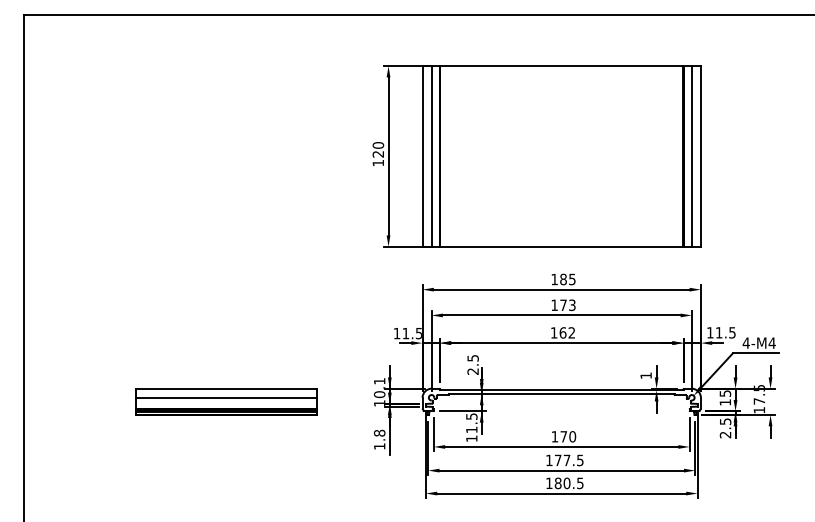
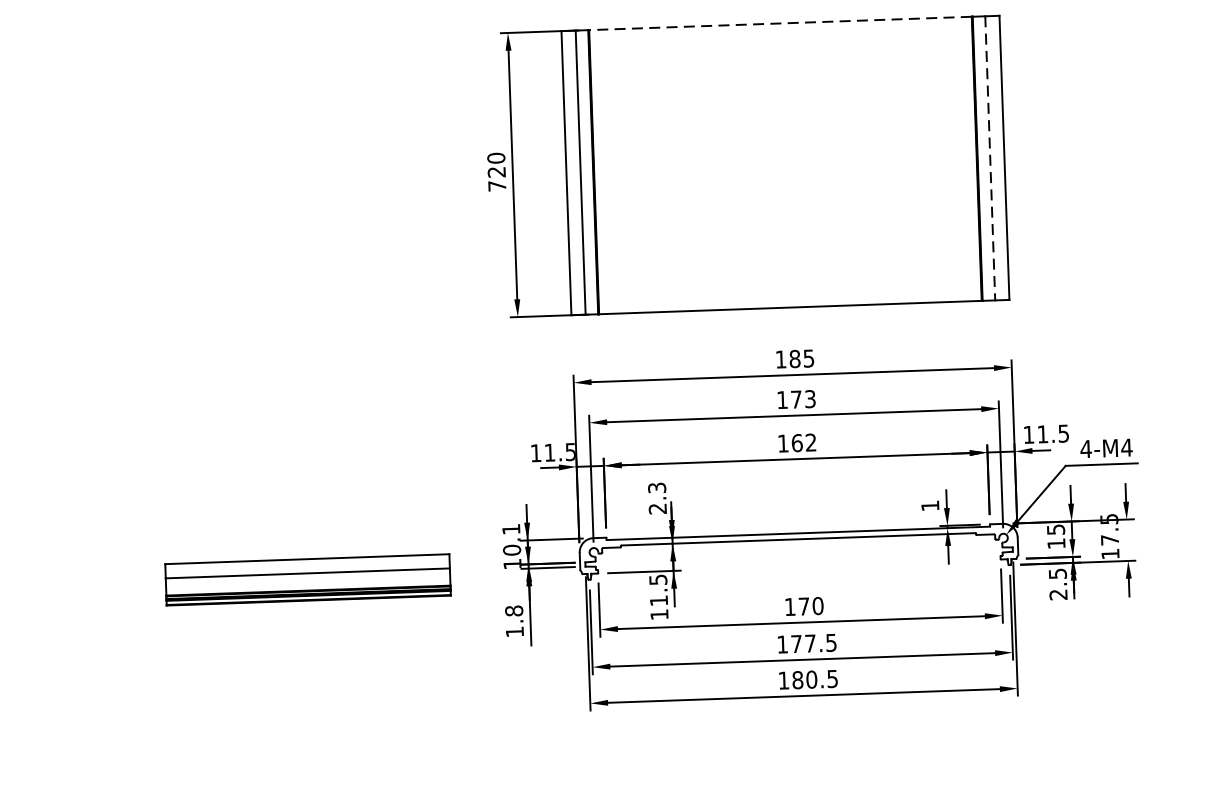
line: (561, 66) -> (780, 23), solid -> dashed
line: (691, 156) -> (989, 158), solid -> dashed
text: (377, 163) -> (495, 186), 120 -> 720
text: (472, 358) -> (656, 488), 2.5 -> 2.3
part: (226, 401) -> (307, 579), moved

